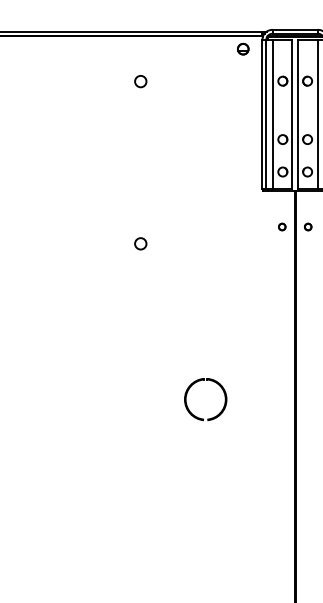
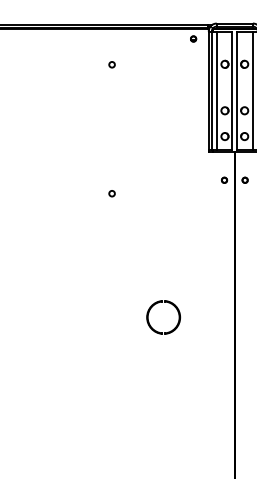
part: (243, 49) -> (193, 39), size x0.62
circle: (140, 81) -> (111, 64), size x0.62
circle: (140, 243) -> (111, 193), size x0.62

